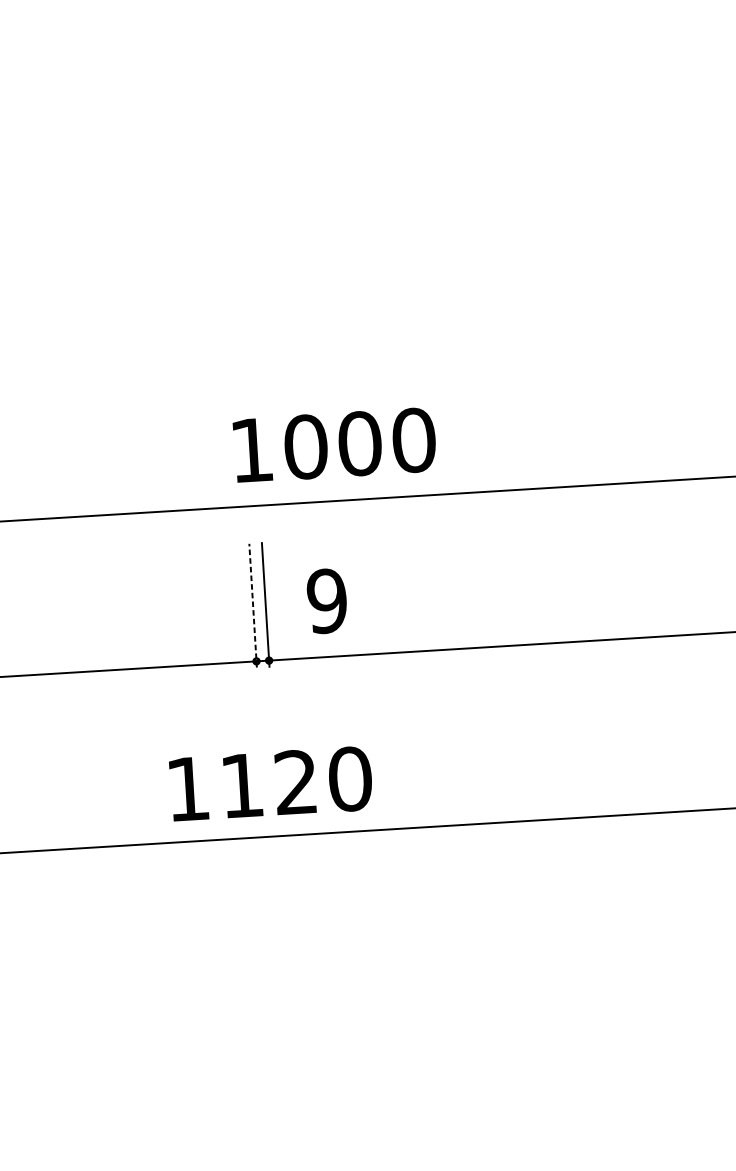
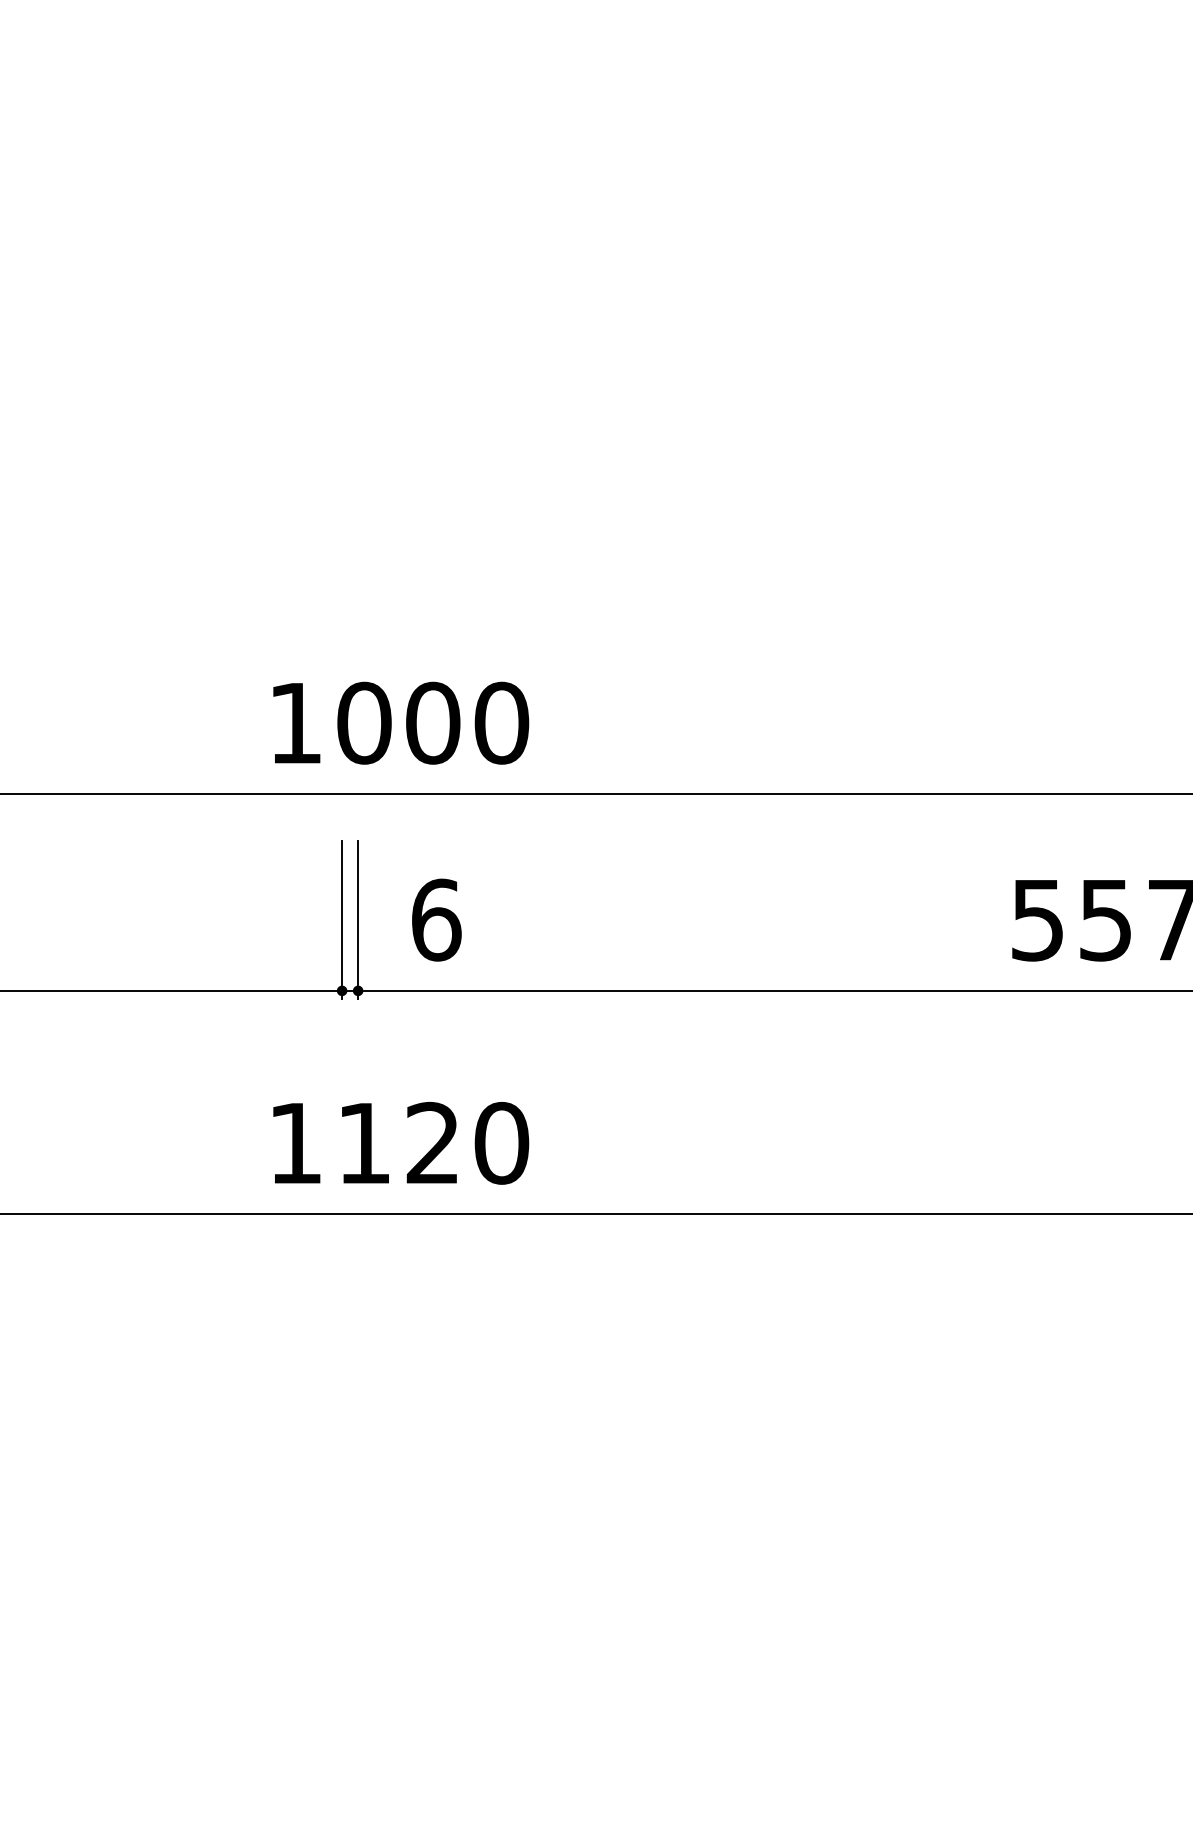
text: (335, 444) -> (401, 722), moved
text: (327, 600) -> (436, 919), 9 -> 6
line: (253, 605) -> (342, 920), dashed -> solid
text: (271, 783) -> (401, 1142), moved

